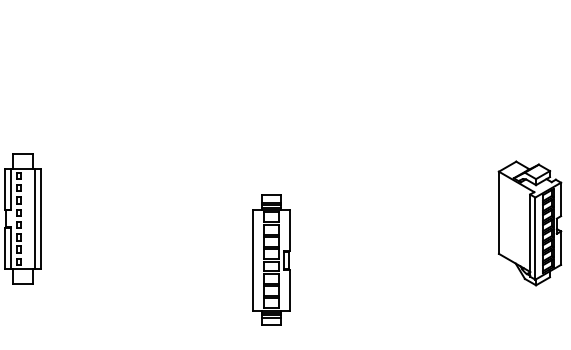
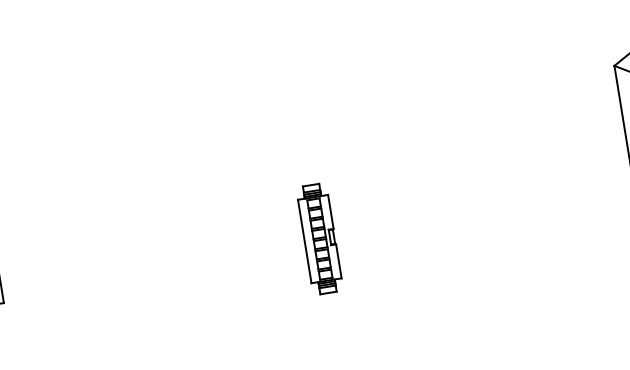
part: (271, 259) -> (319, 238), size x0.6

